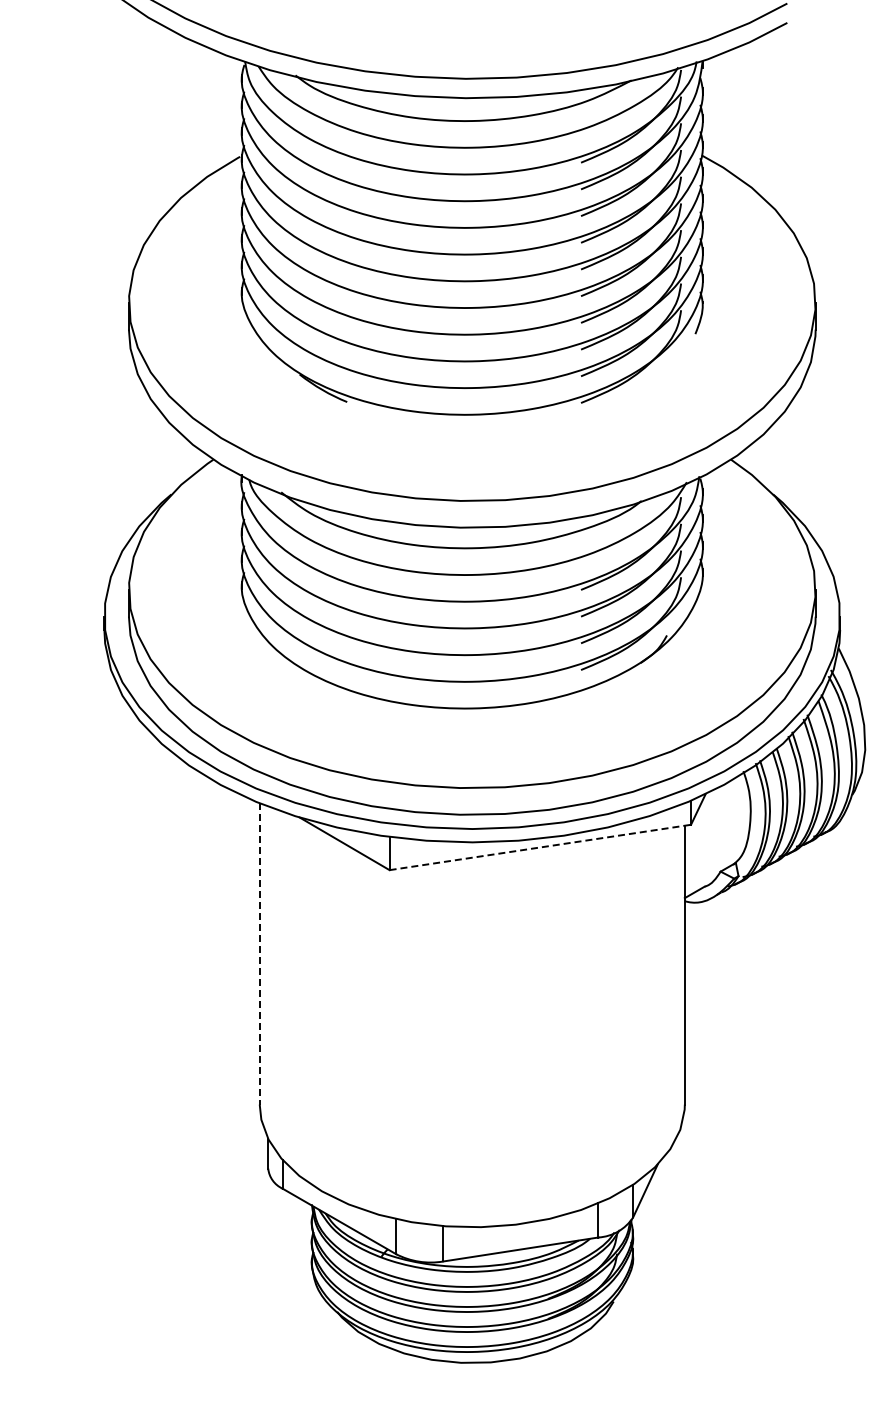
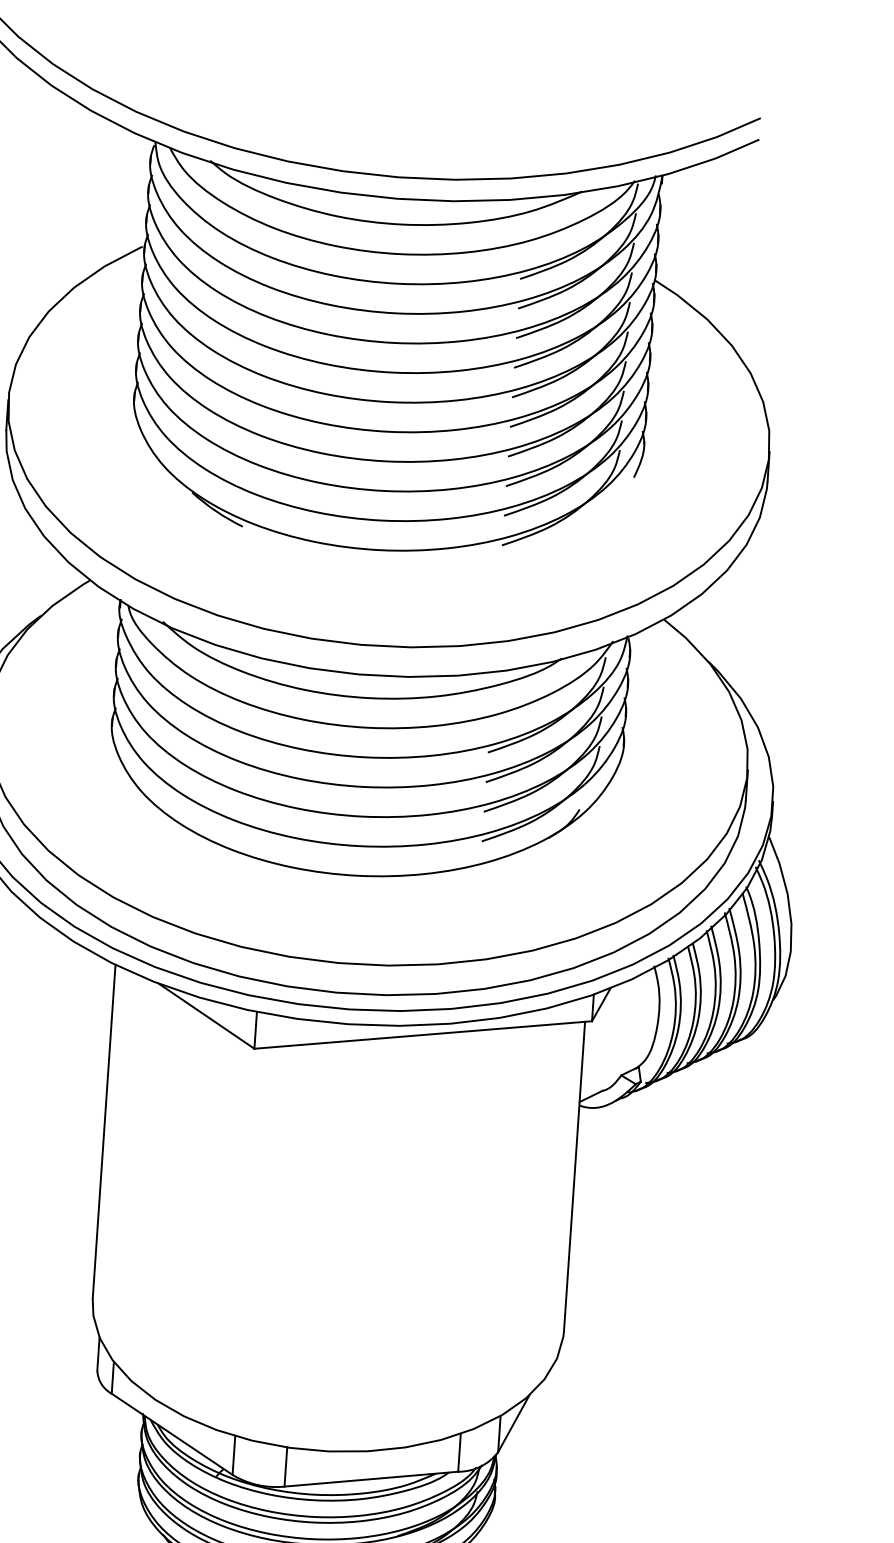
line: (540, 847) -> (423, 1035), dashed -> solid
line: (259, 953) -> (103, 1131), dashed -> solid

